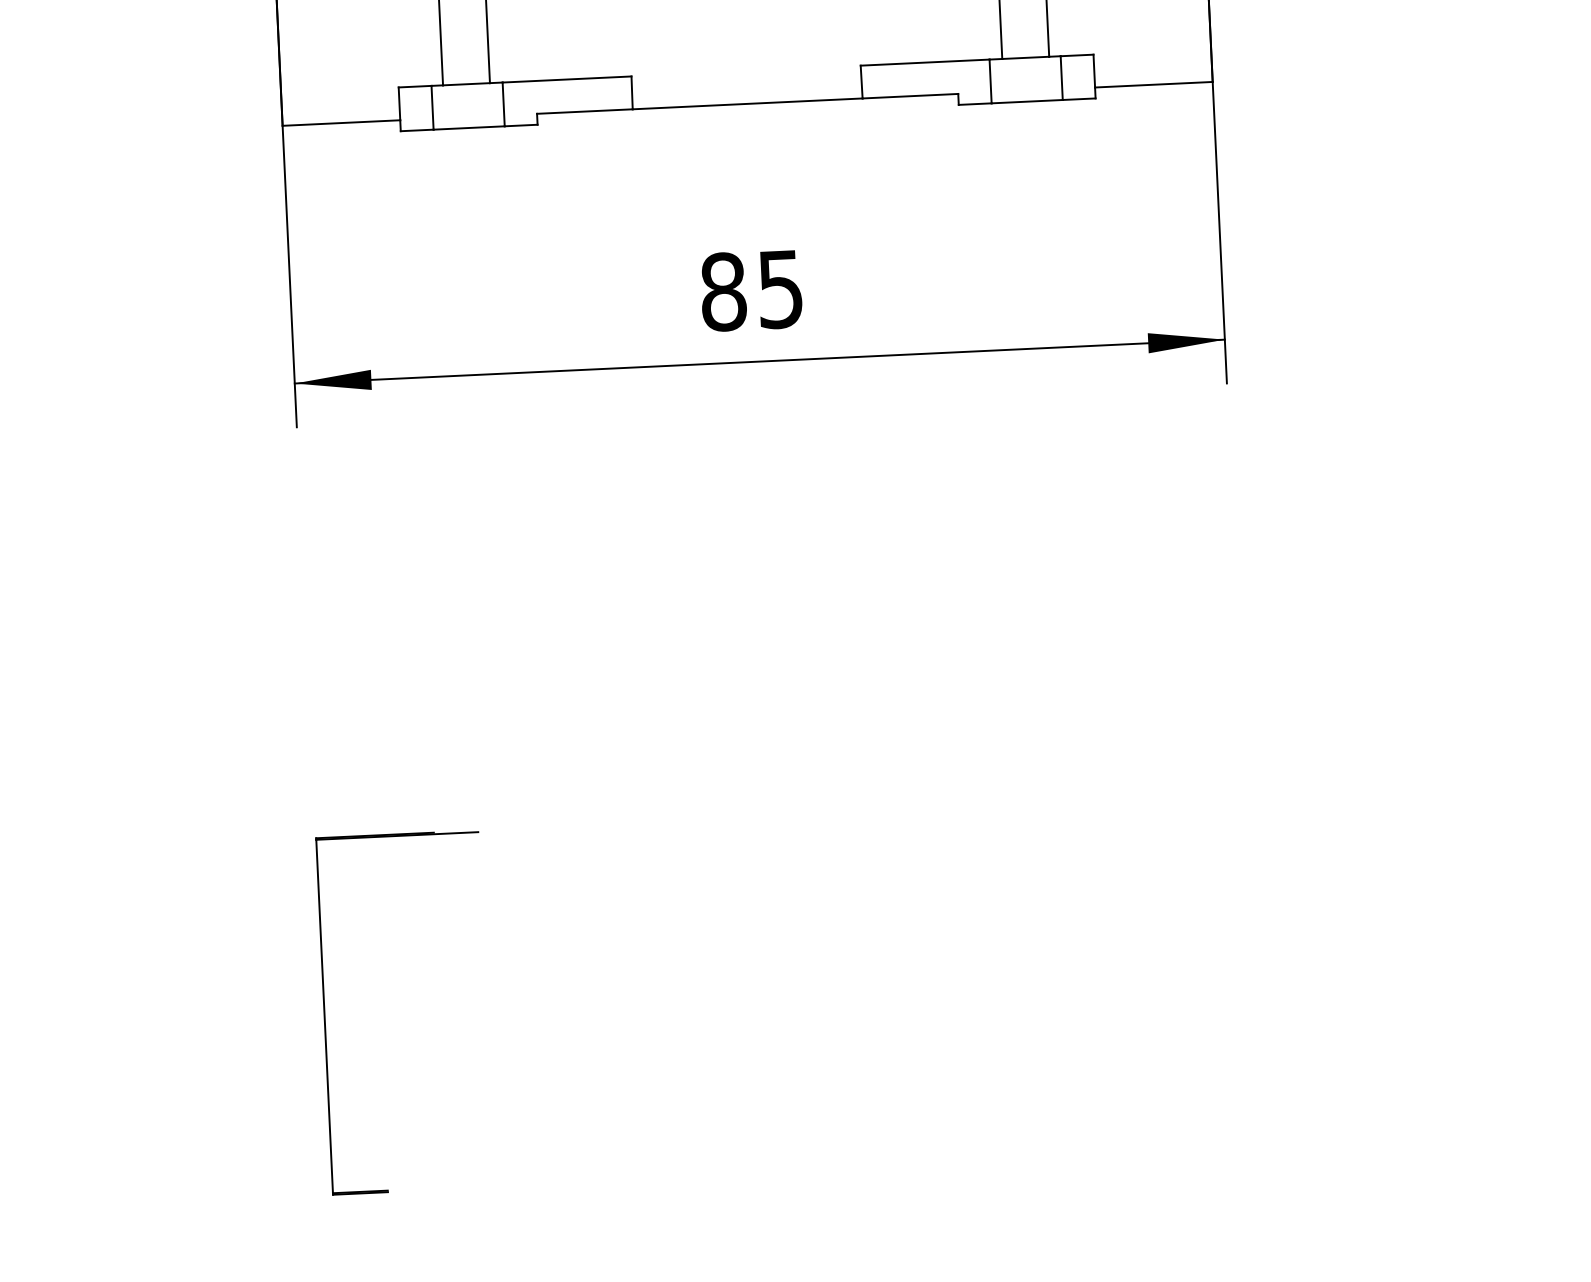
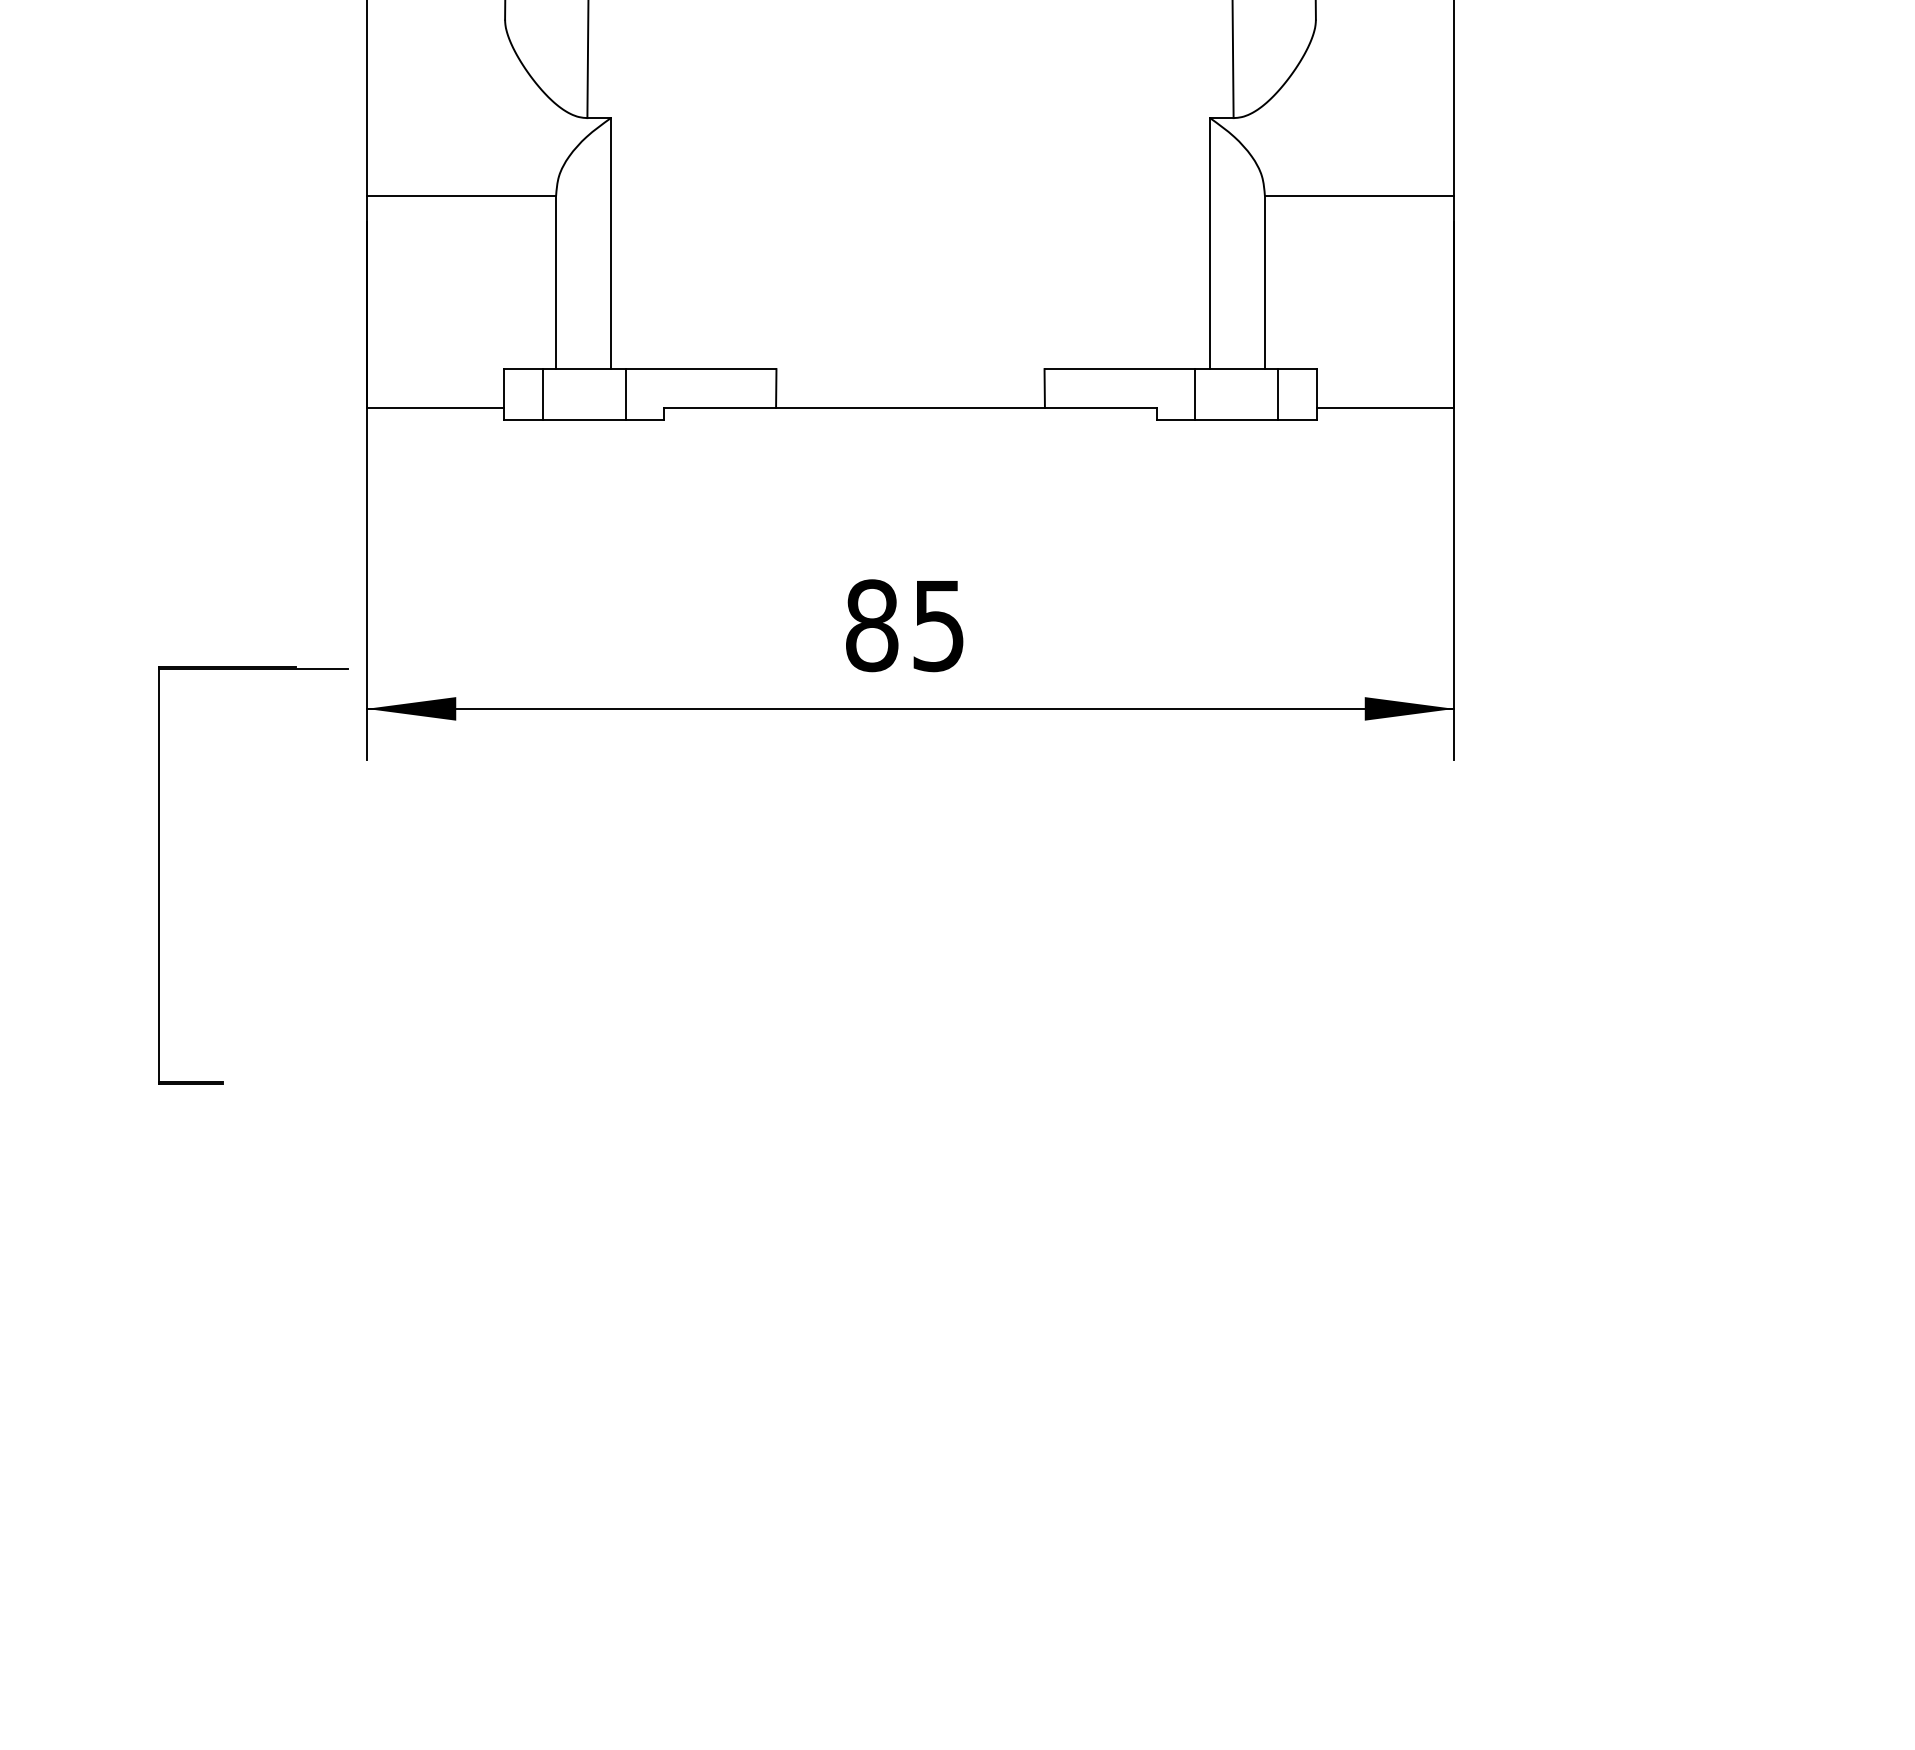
part: (325, 1016) -> (159, 875), moved

